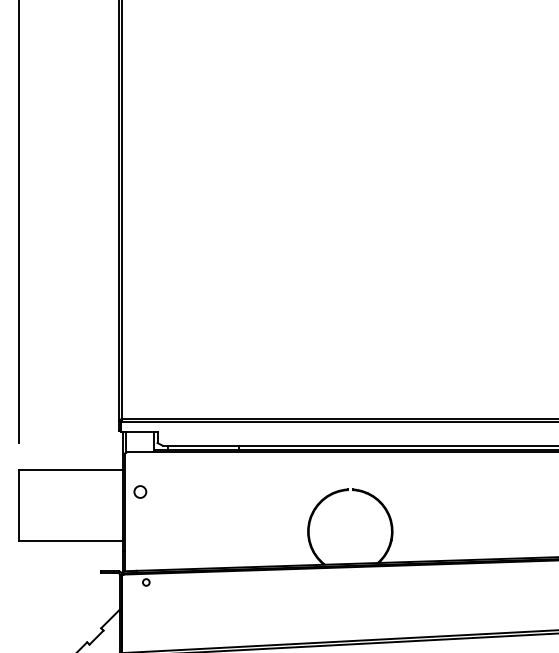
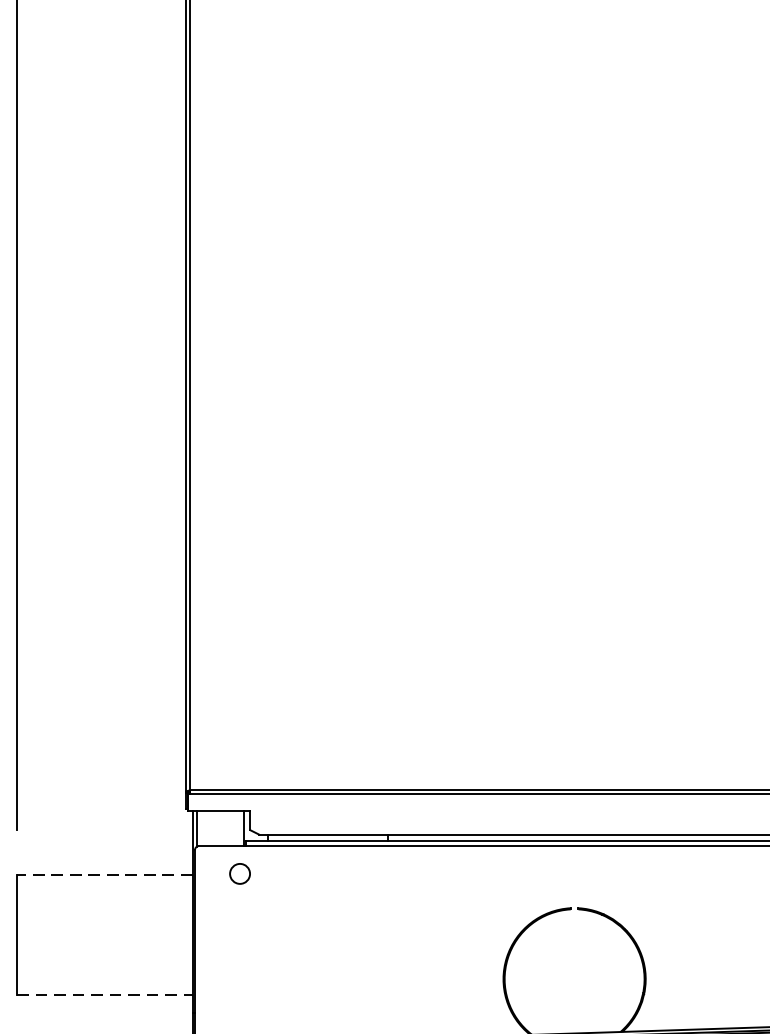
line: (70, 469) -> (104, 874), solid -> dashed
circle: (140, 491) -> (240, 873), moved
line: (71, 540) -> (105, 994), solid -> dashed

